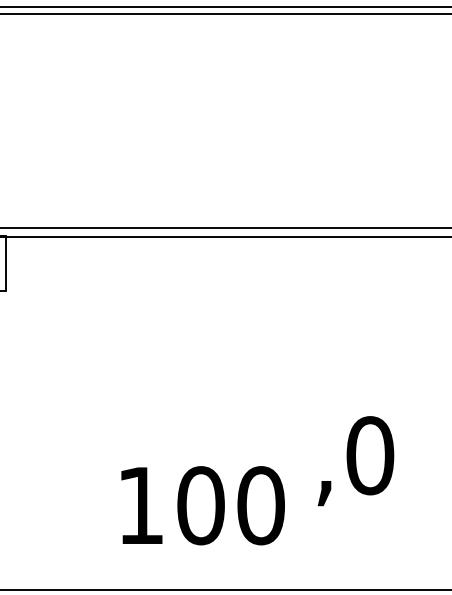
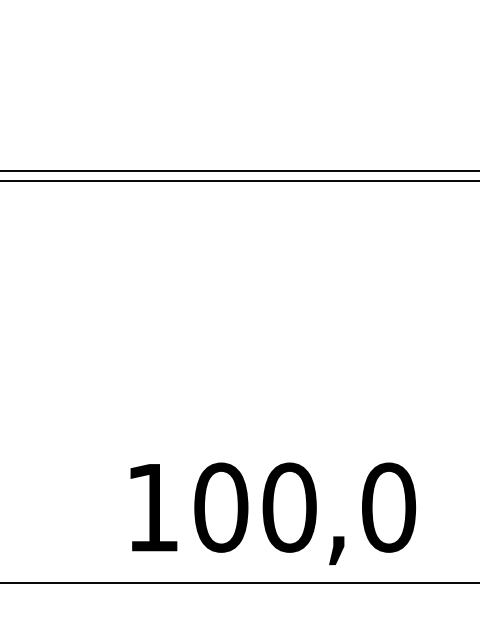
text: (355, 461) -> (372, 514), moved
text: (202, 505) -> (222, 507), moved

